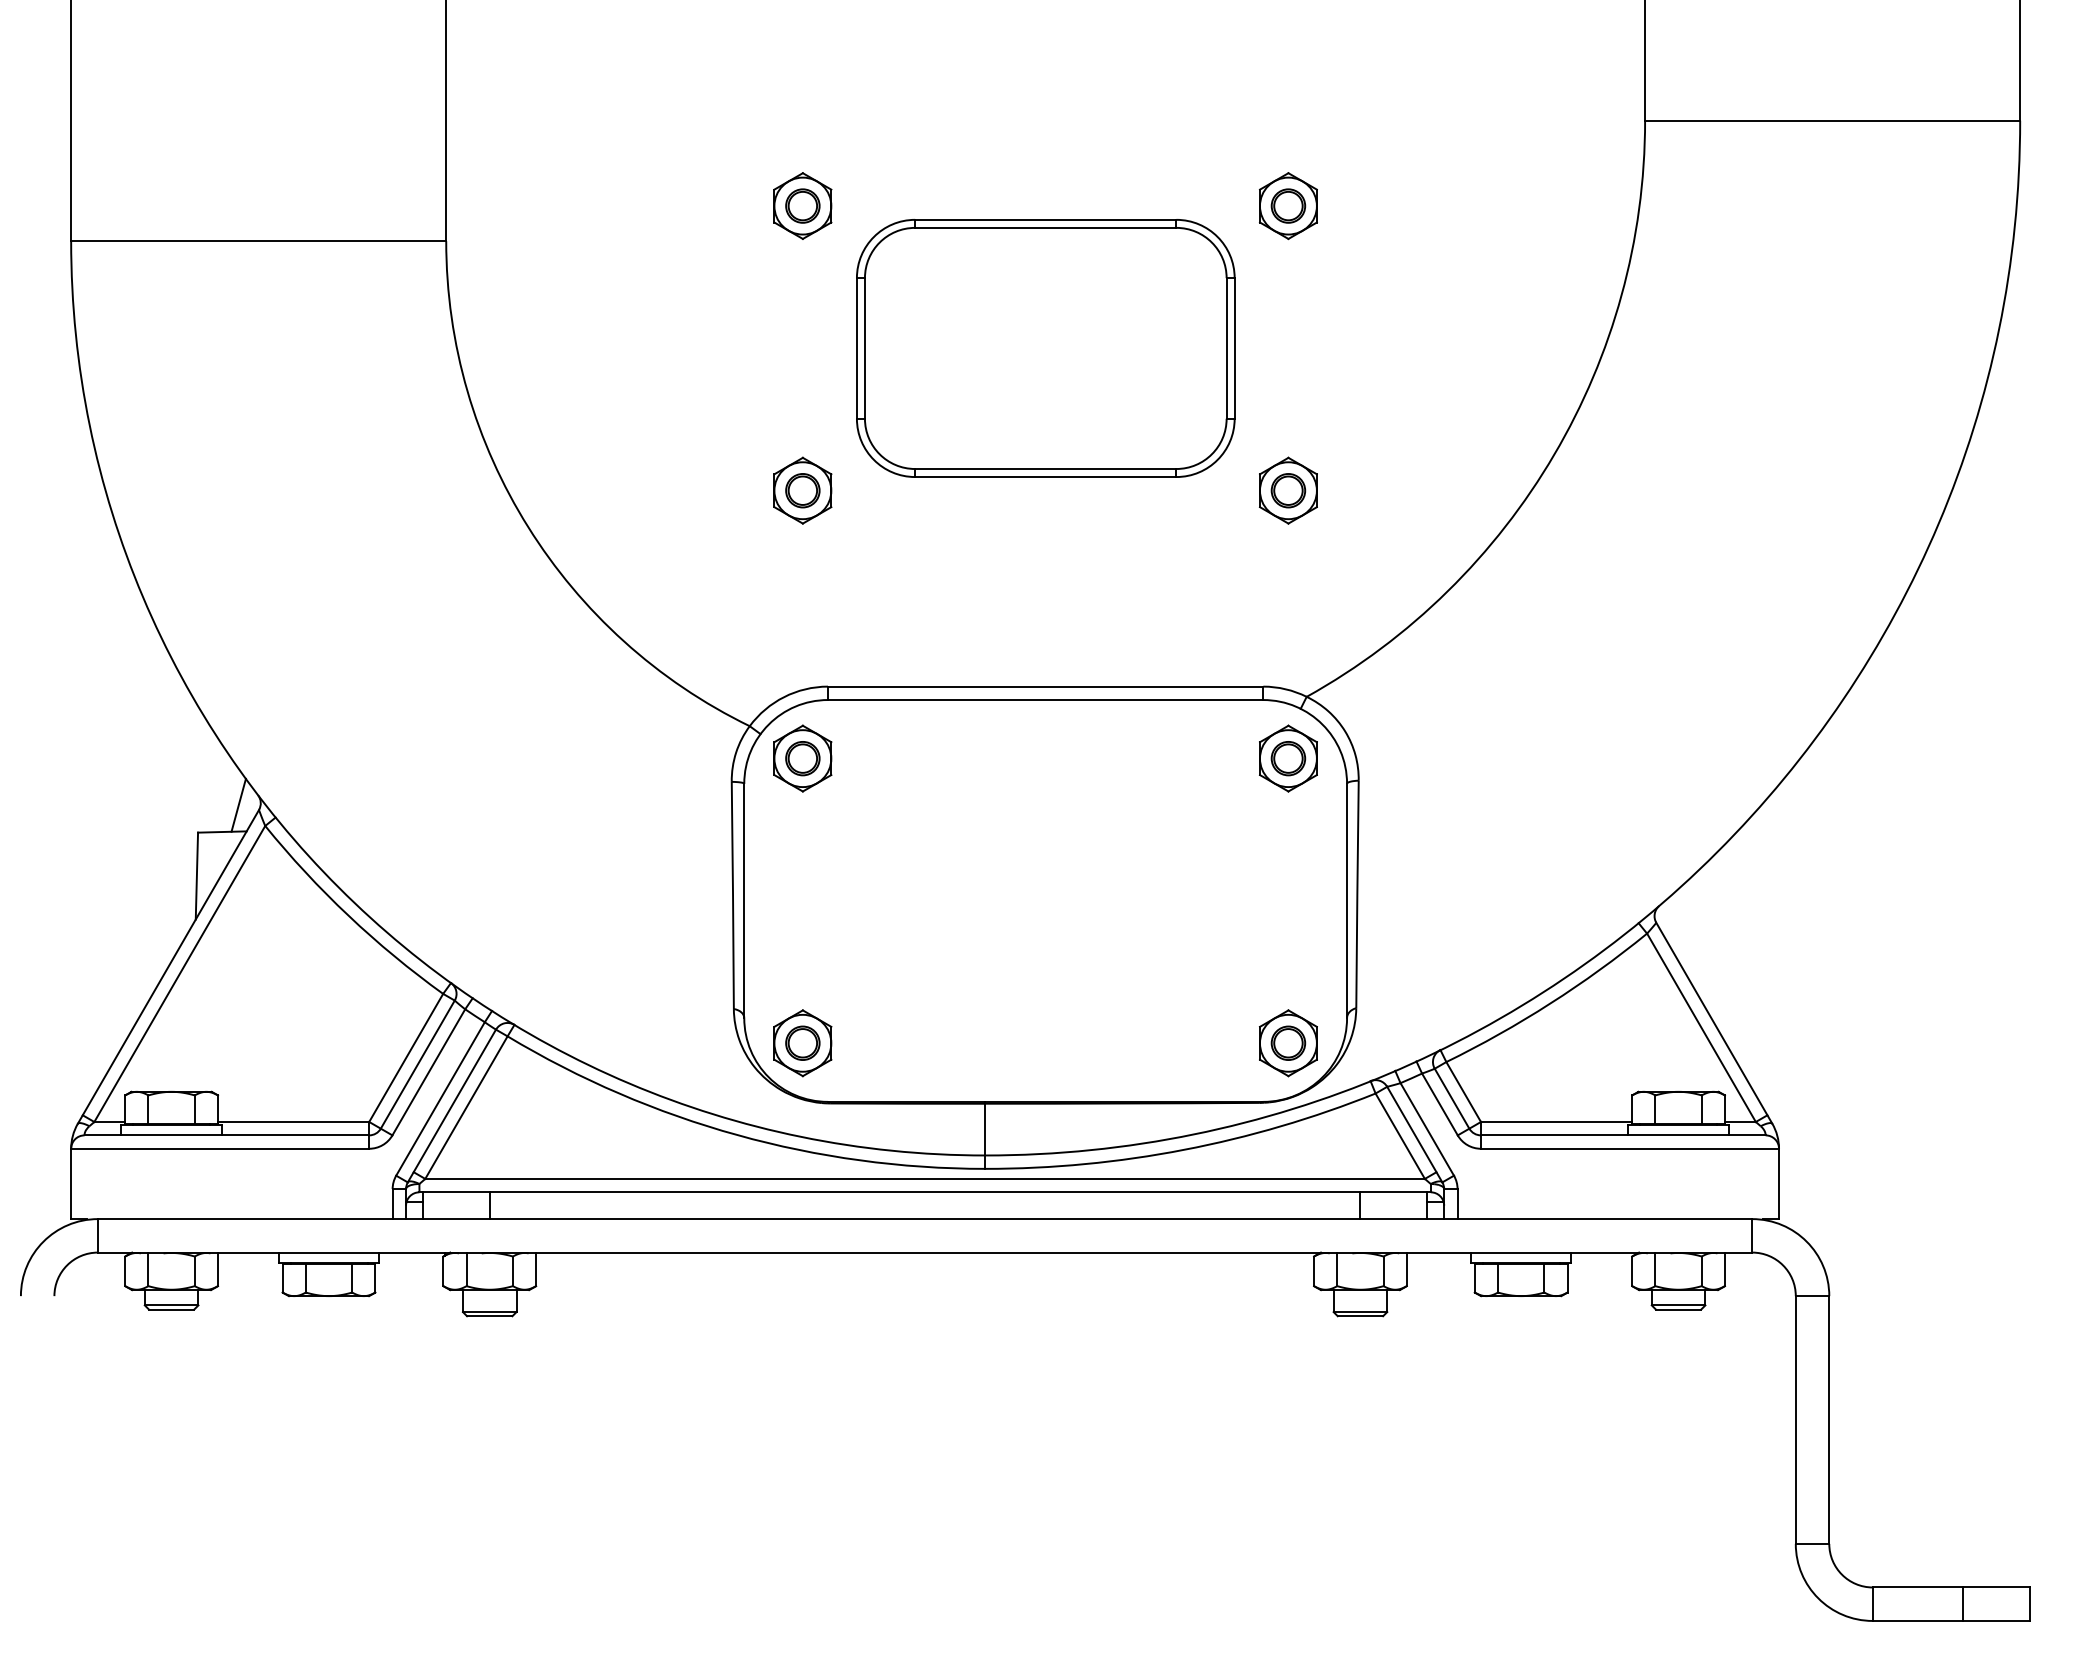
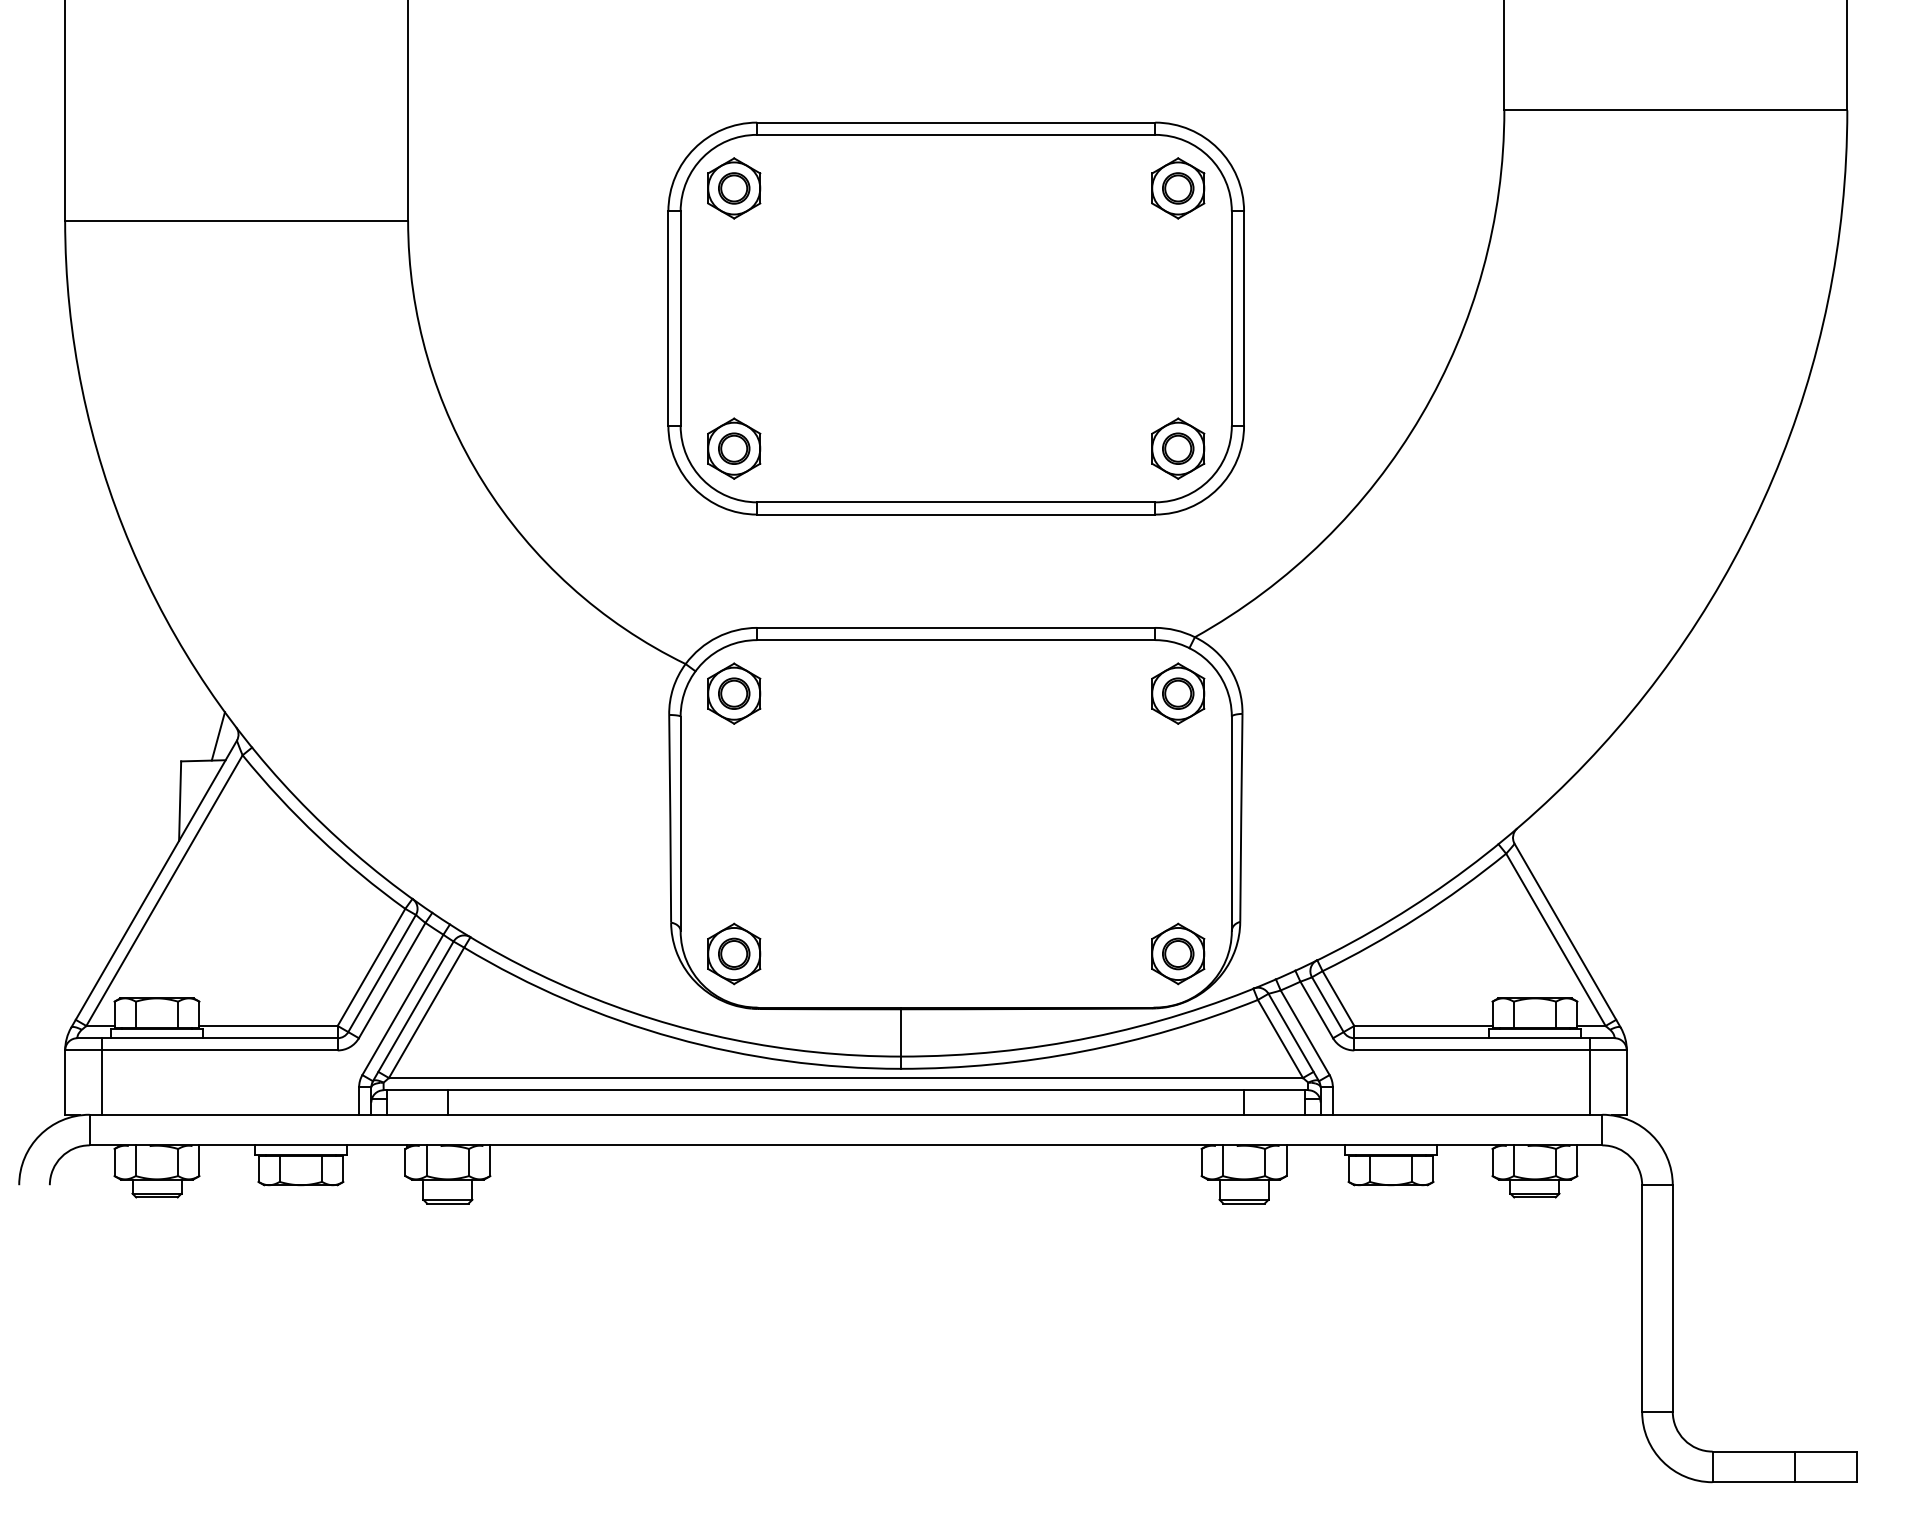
part: (1045, 348) -> (956, 318), size x1.67
line: (111, 1177) -> (102, 1076), added
line: (1738, 1177) -> (1589, 1076), added

